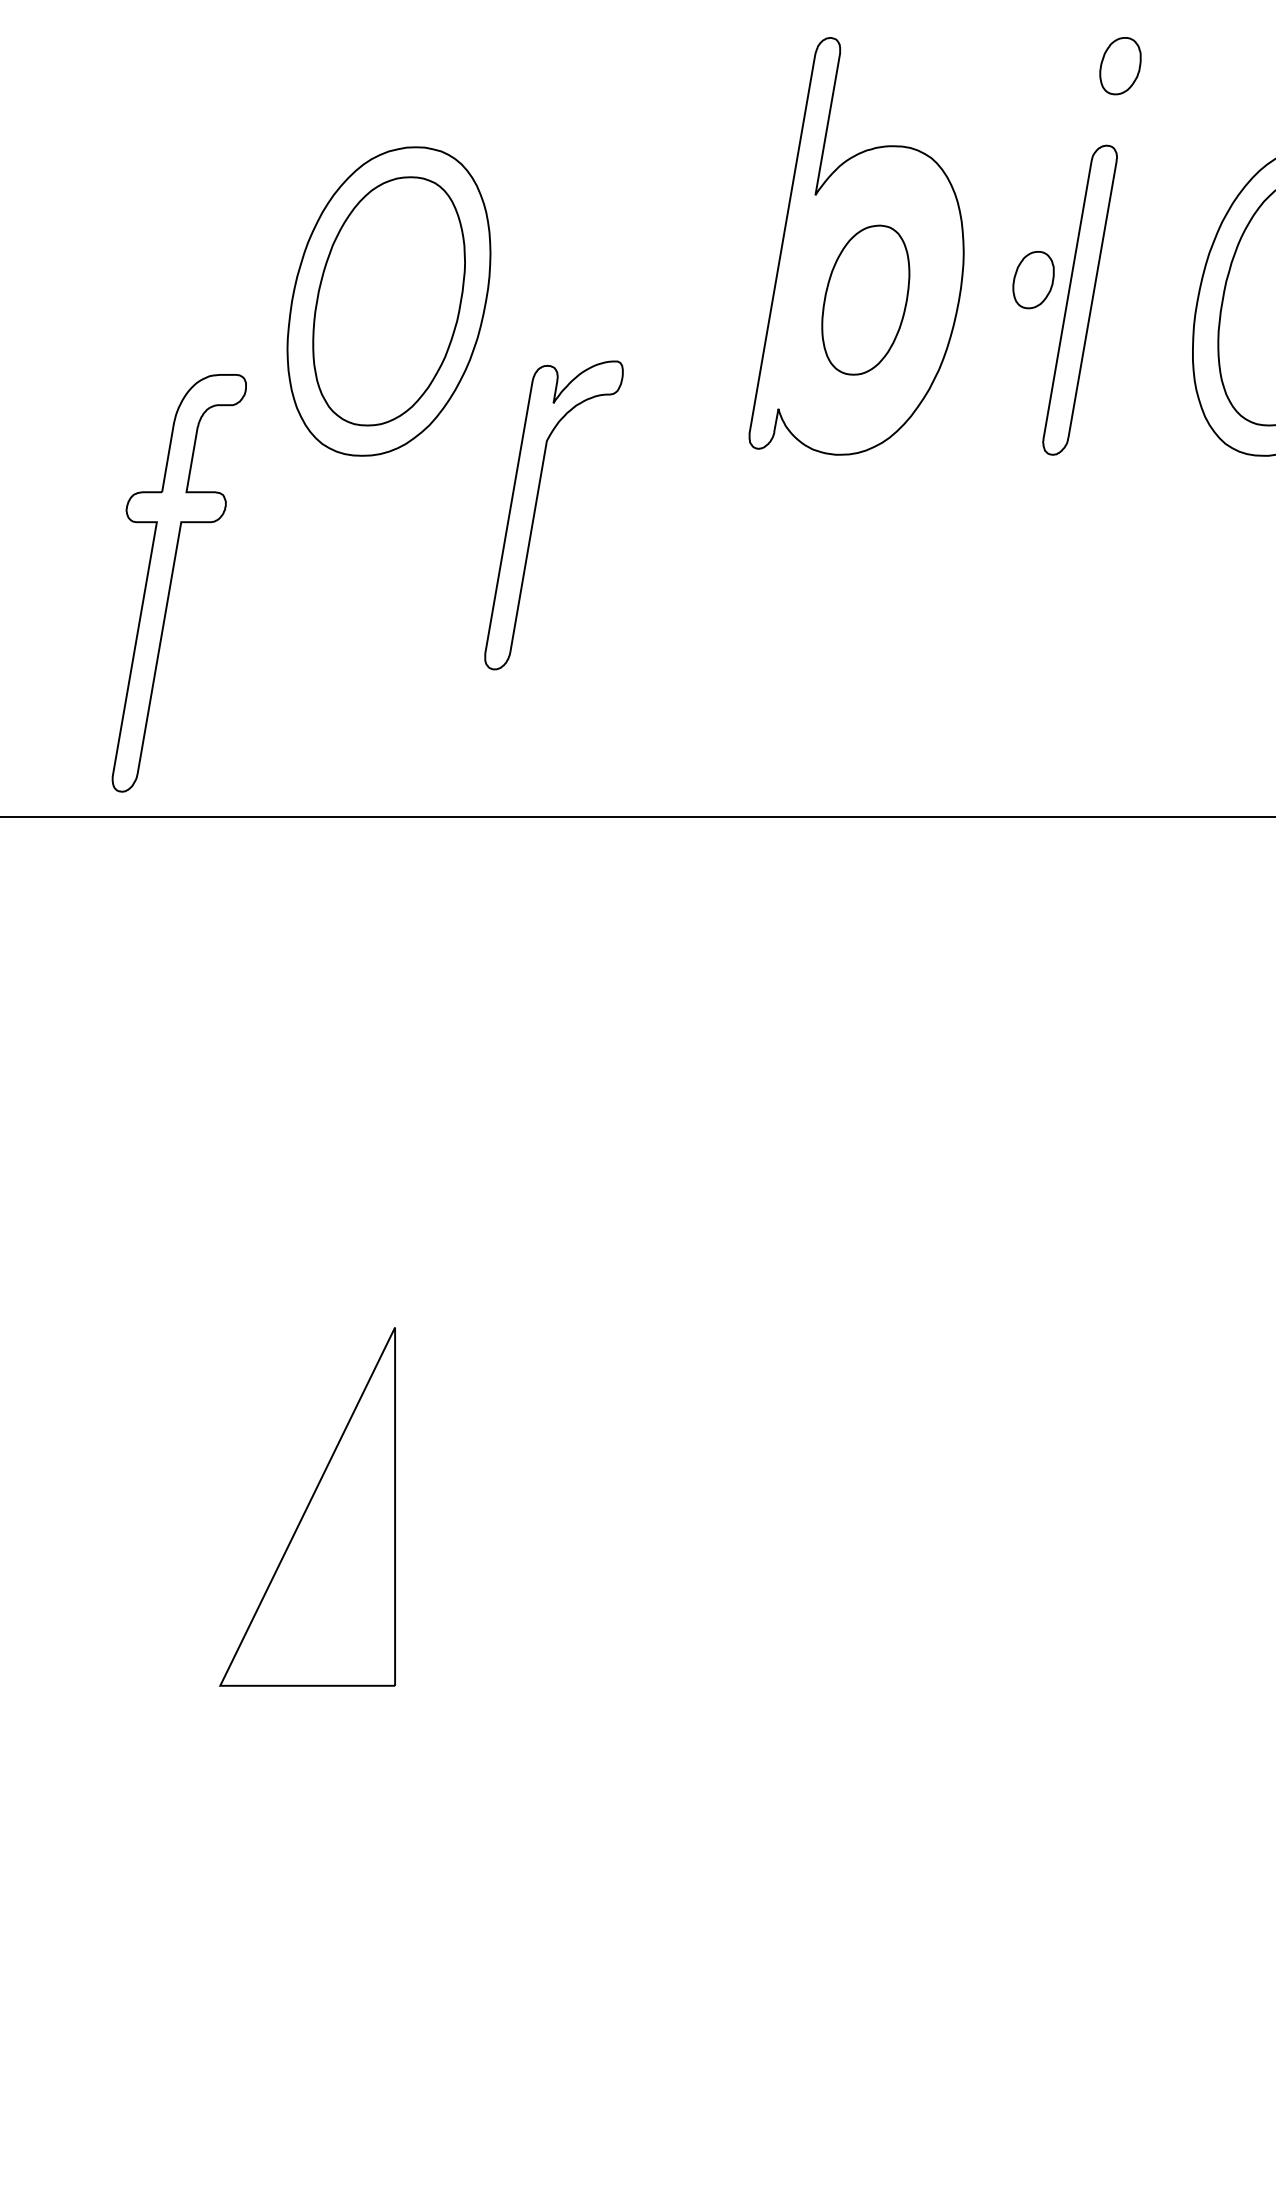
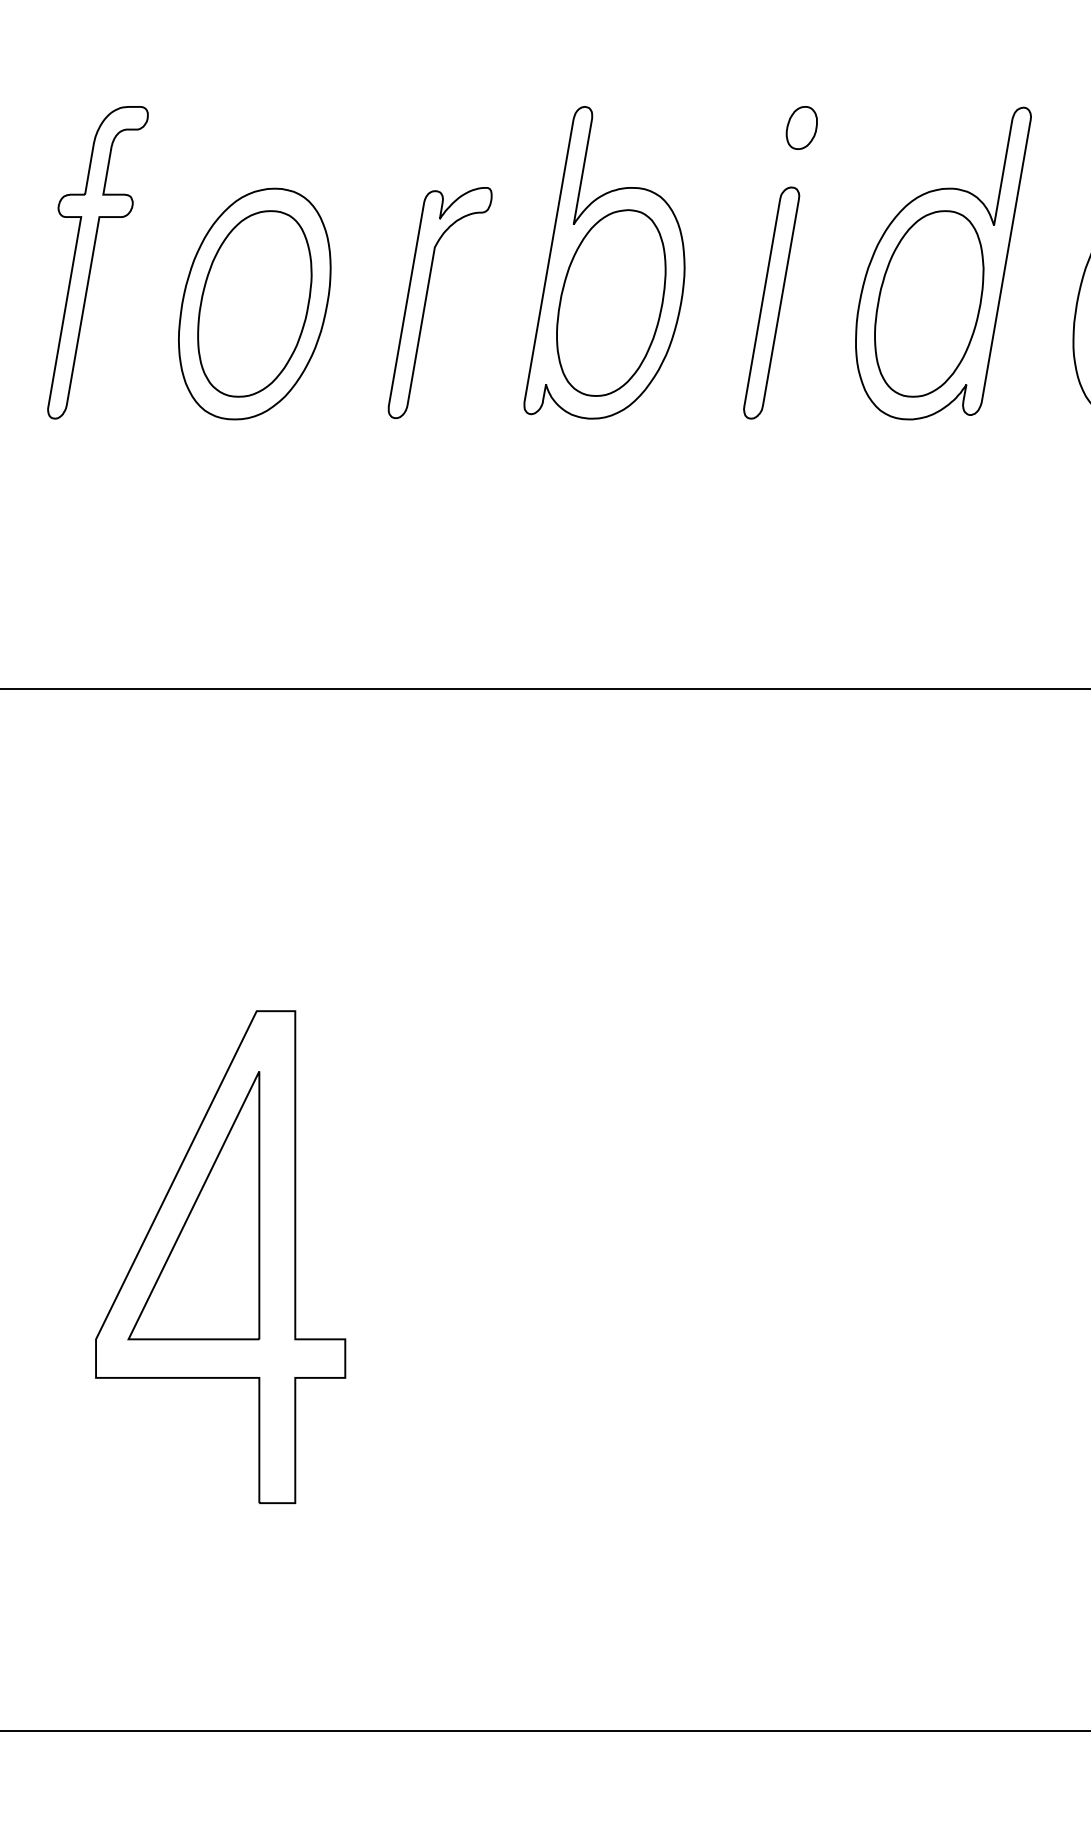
part: (1033, 279) -> (736, 287), removed
part: (865, 299) -> (611, 302), size x1.67
part: (537, 508) -> (427, 297), moved
part: (178, 582) -> (97, 262), moved
part: (343, 1575) -> (220, 1256), added

